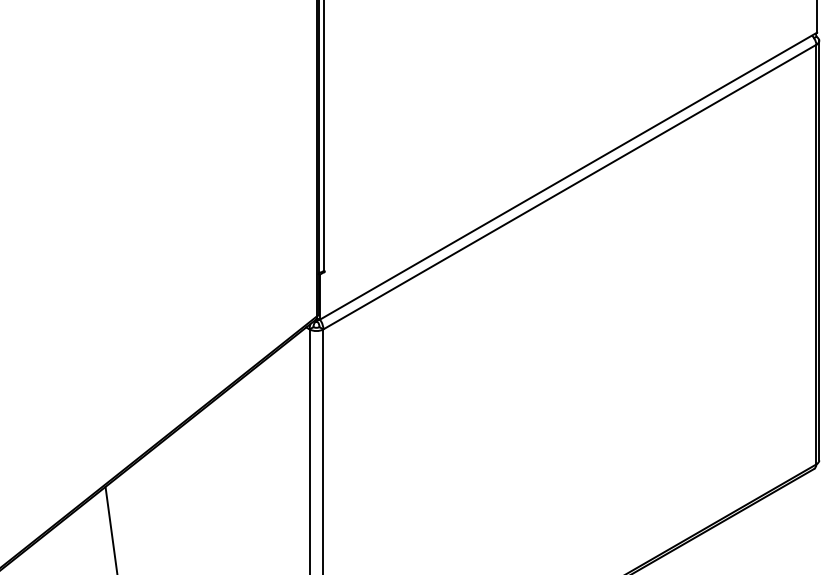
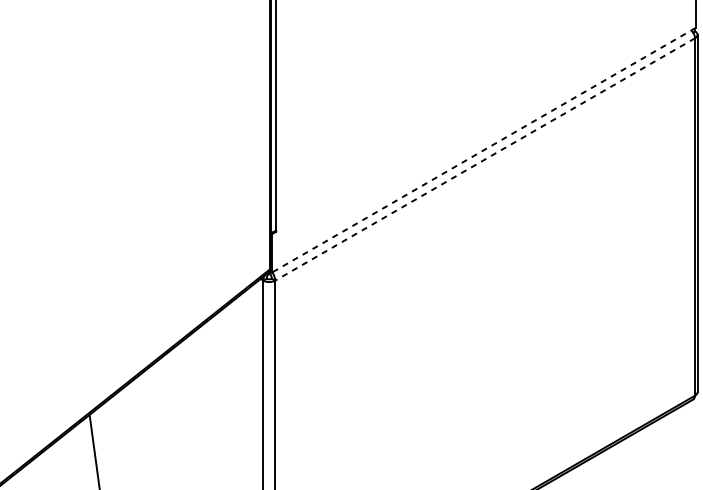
line: (568, 176) -> (483, 150), solid -> dashed
line: (569, 187) -> (484, 159), solid -> dashed

